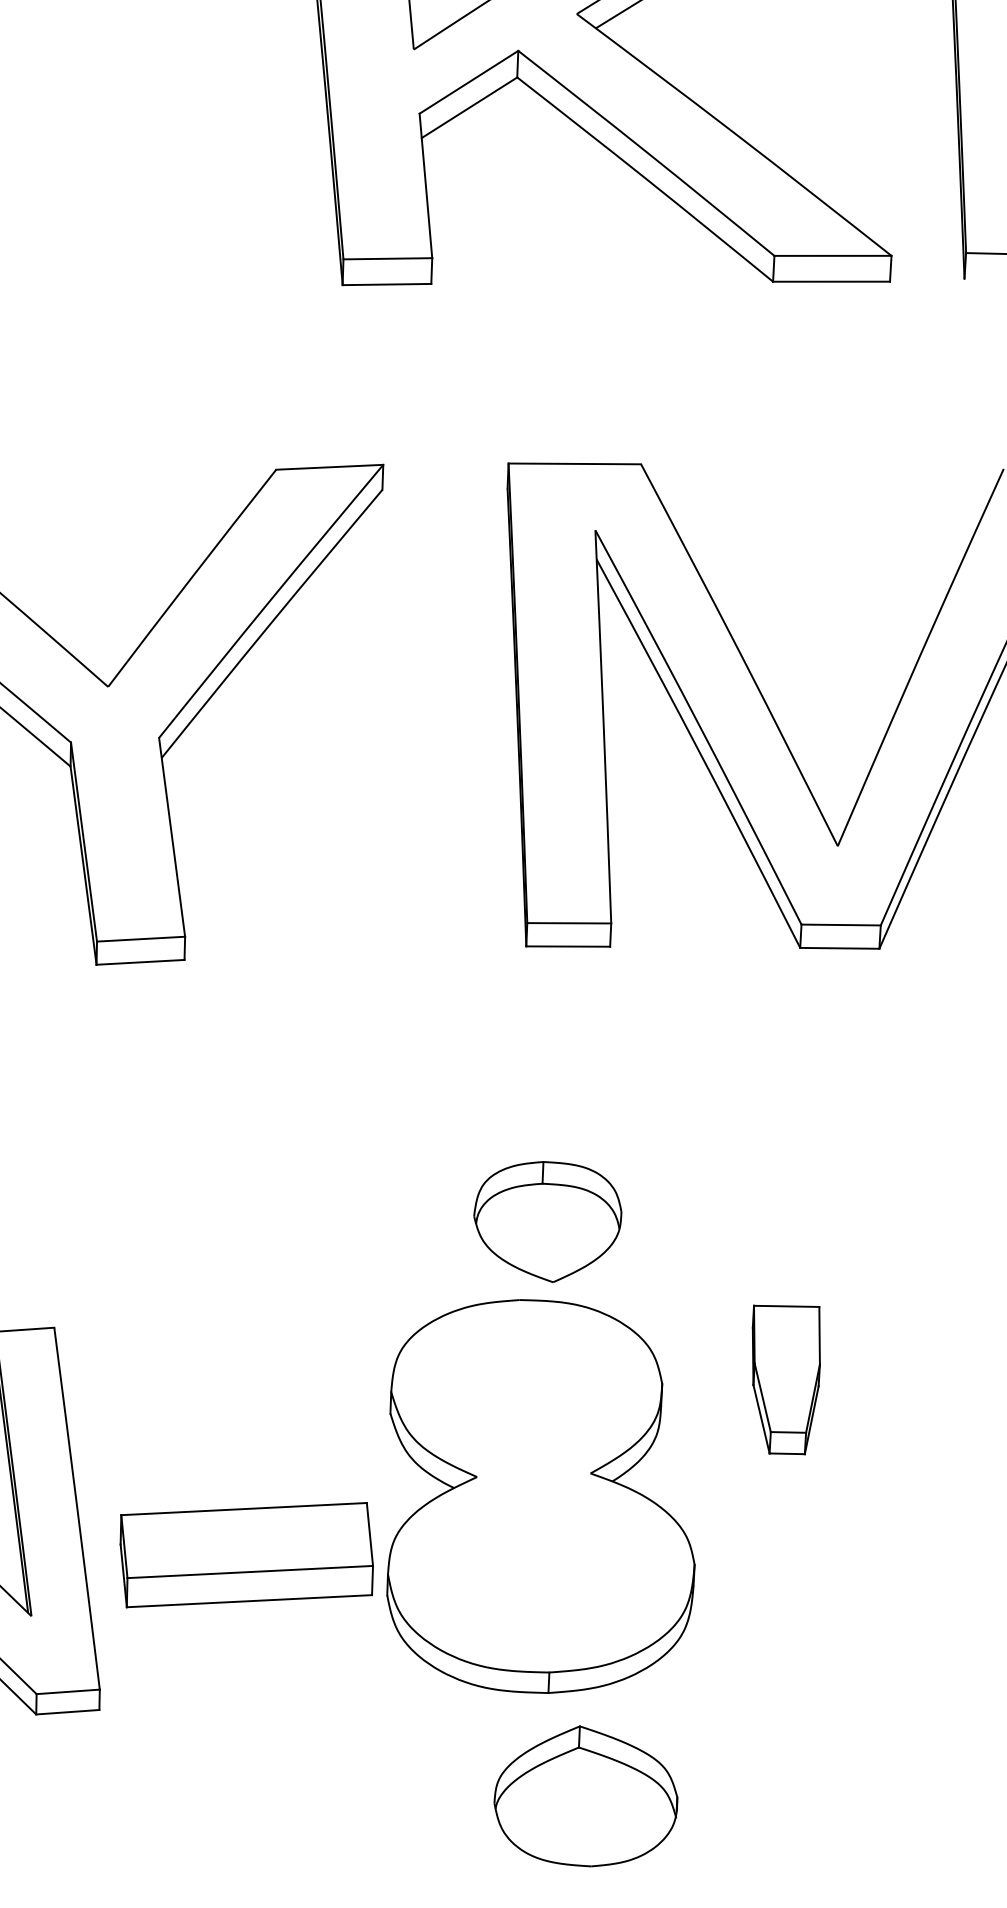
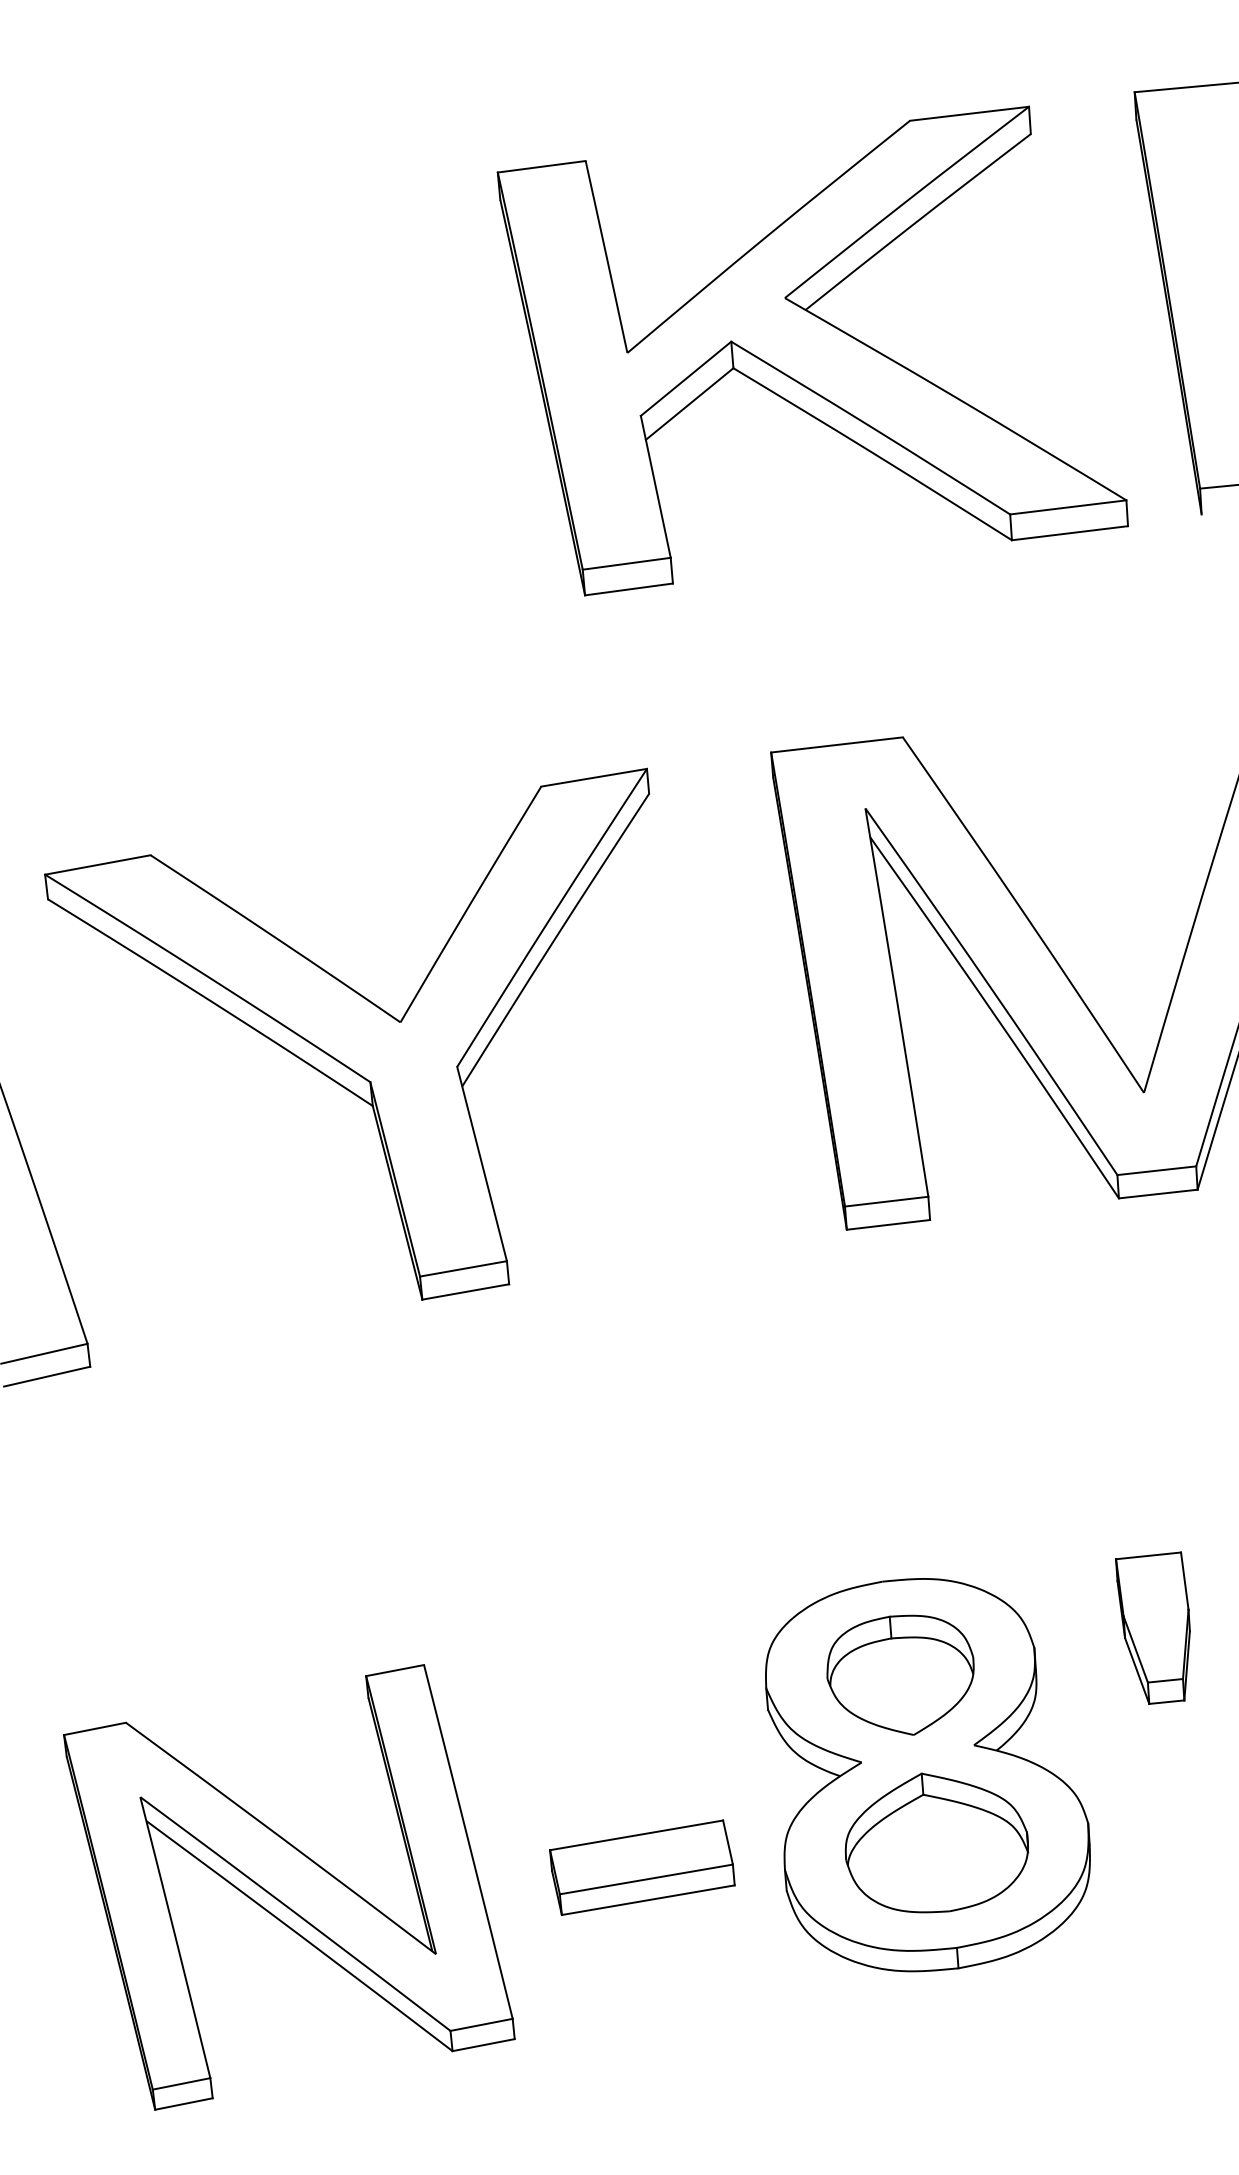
part: (547, 1220) -> (900, 1674), moved
part: (246, 1554) -> (642, 1867), size x0.71
part: (586, 1796) -> (936, 1842), moved

